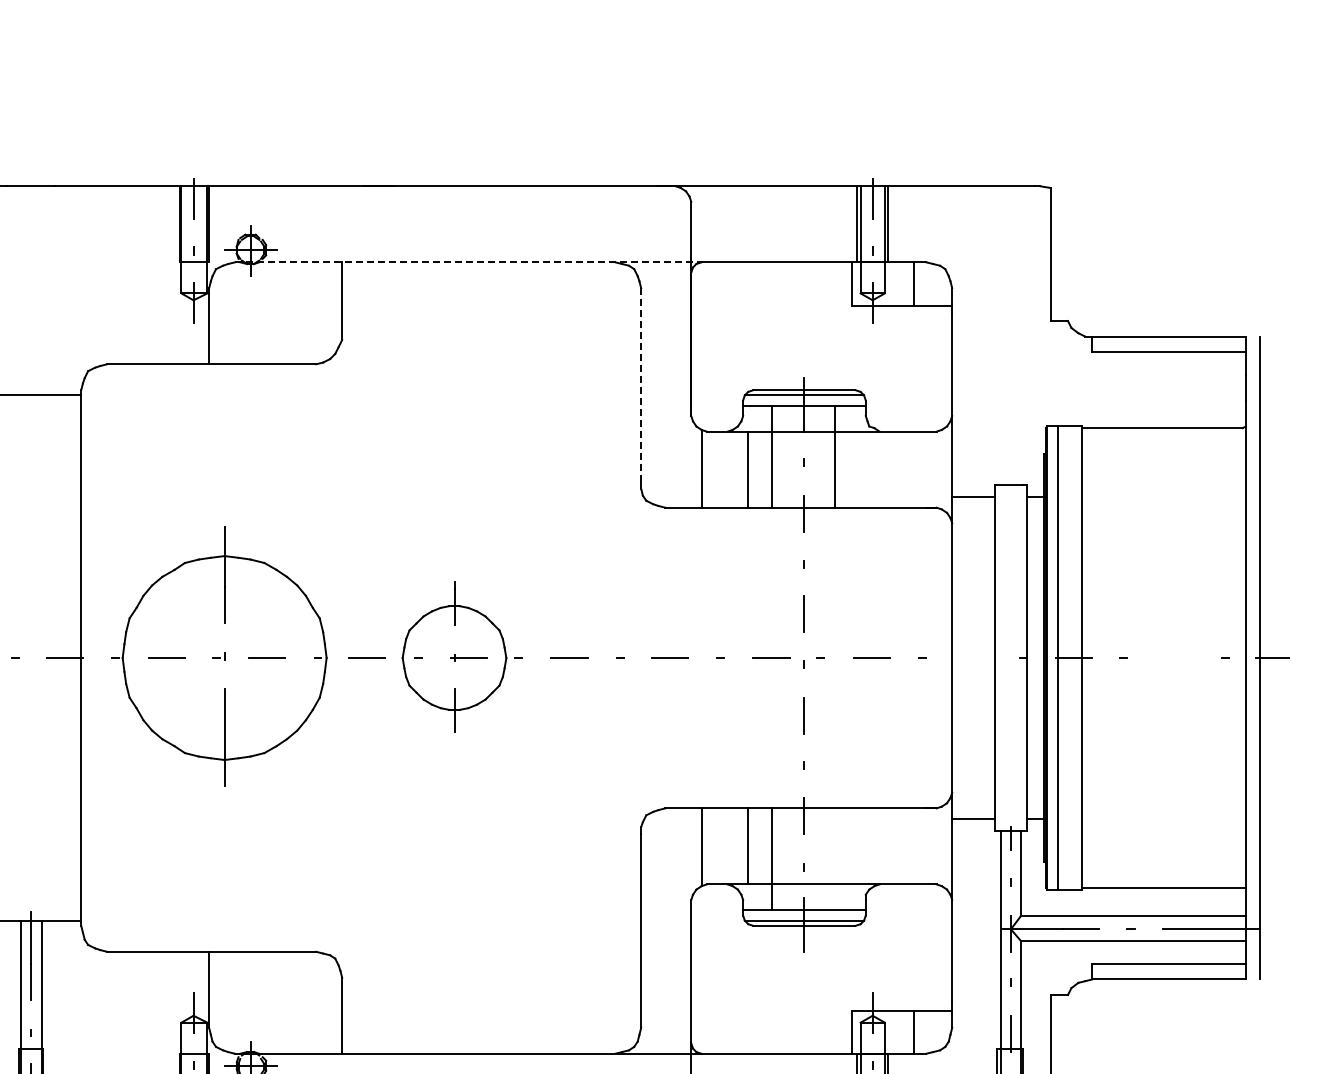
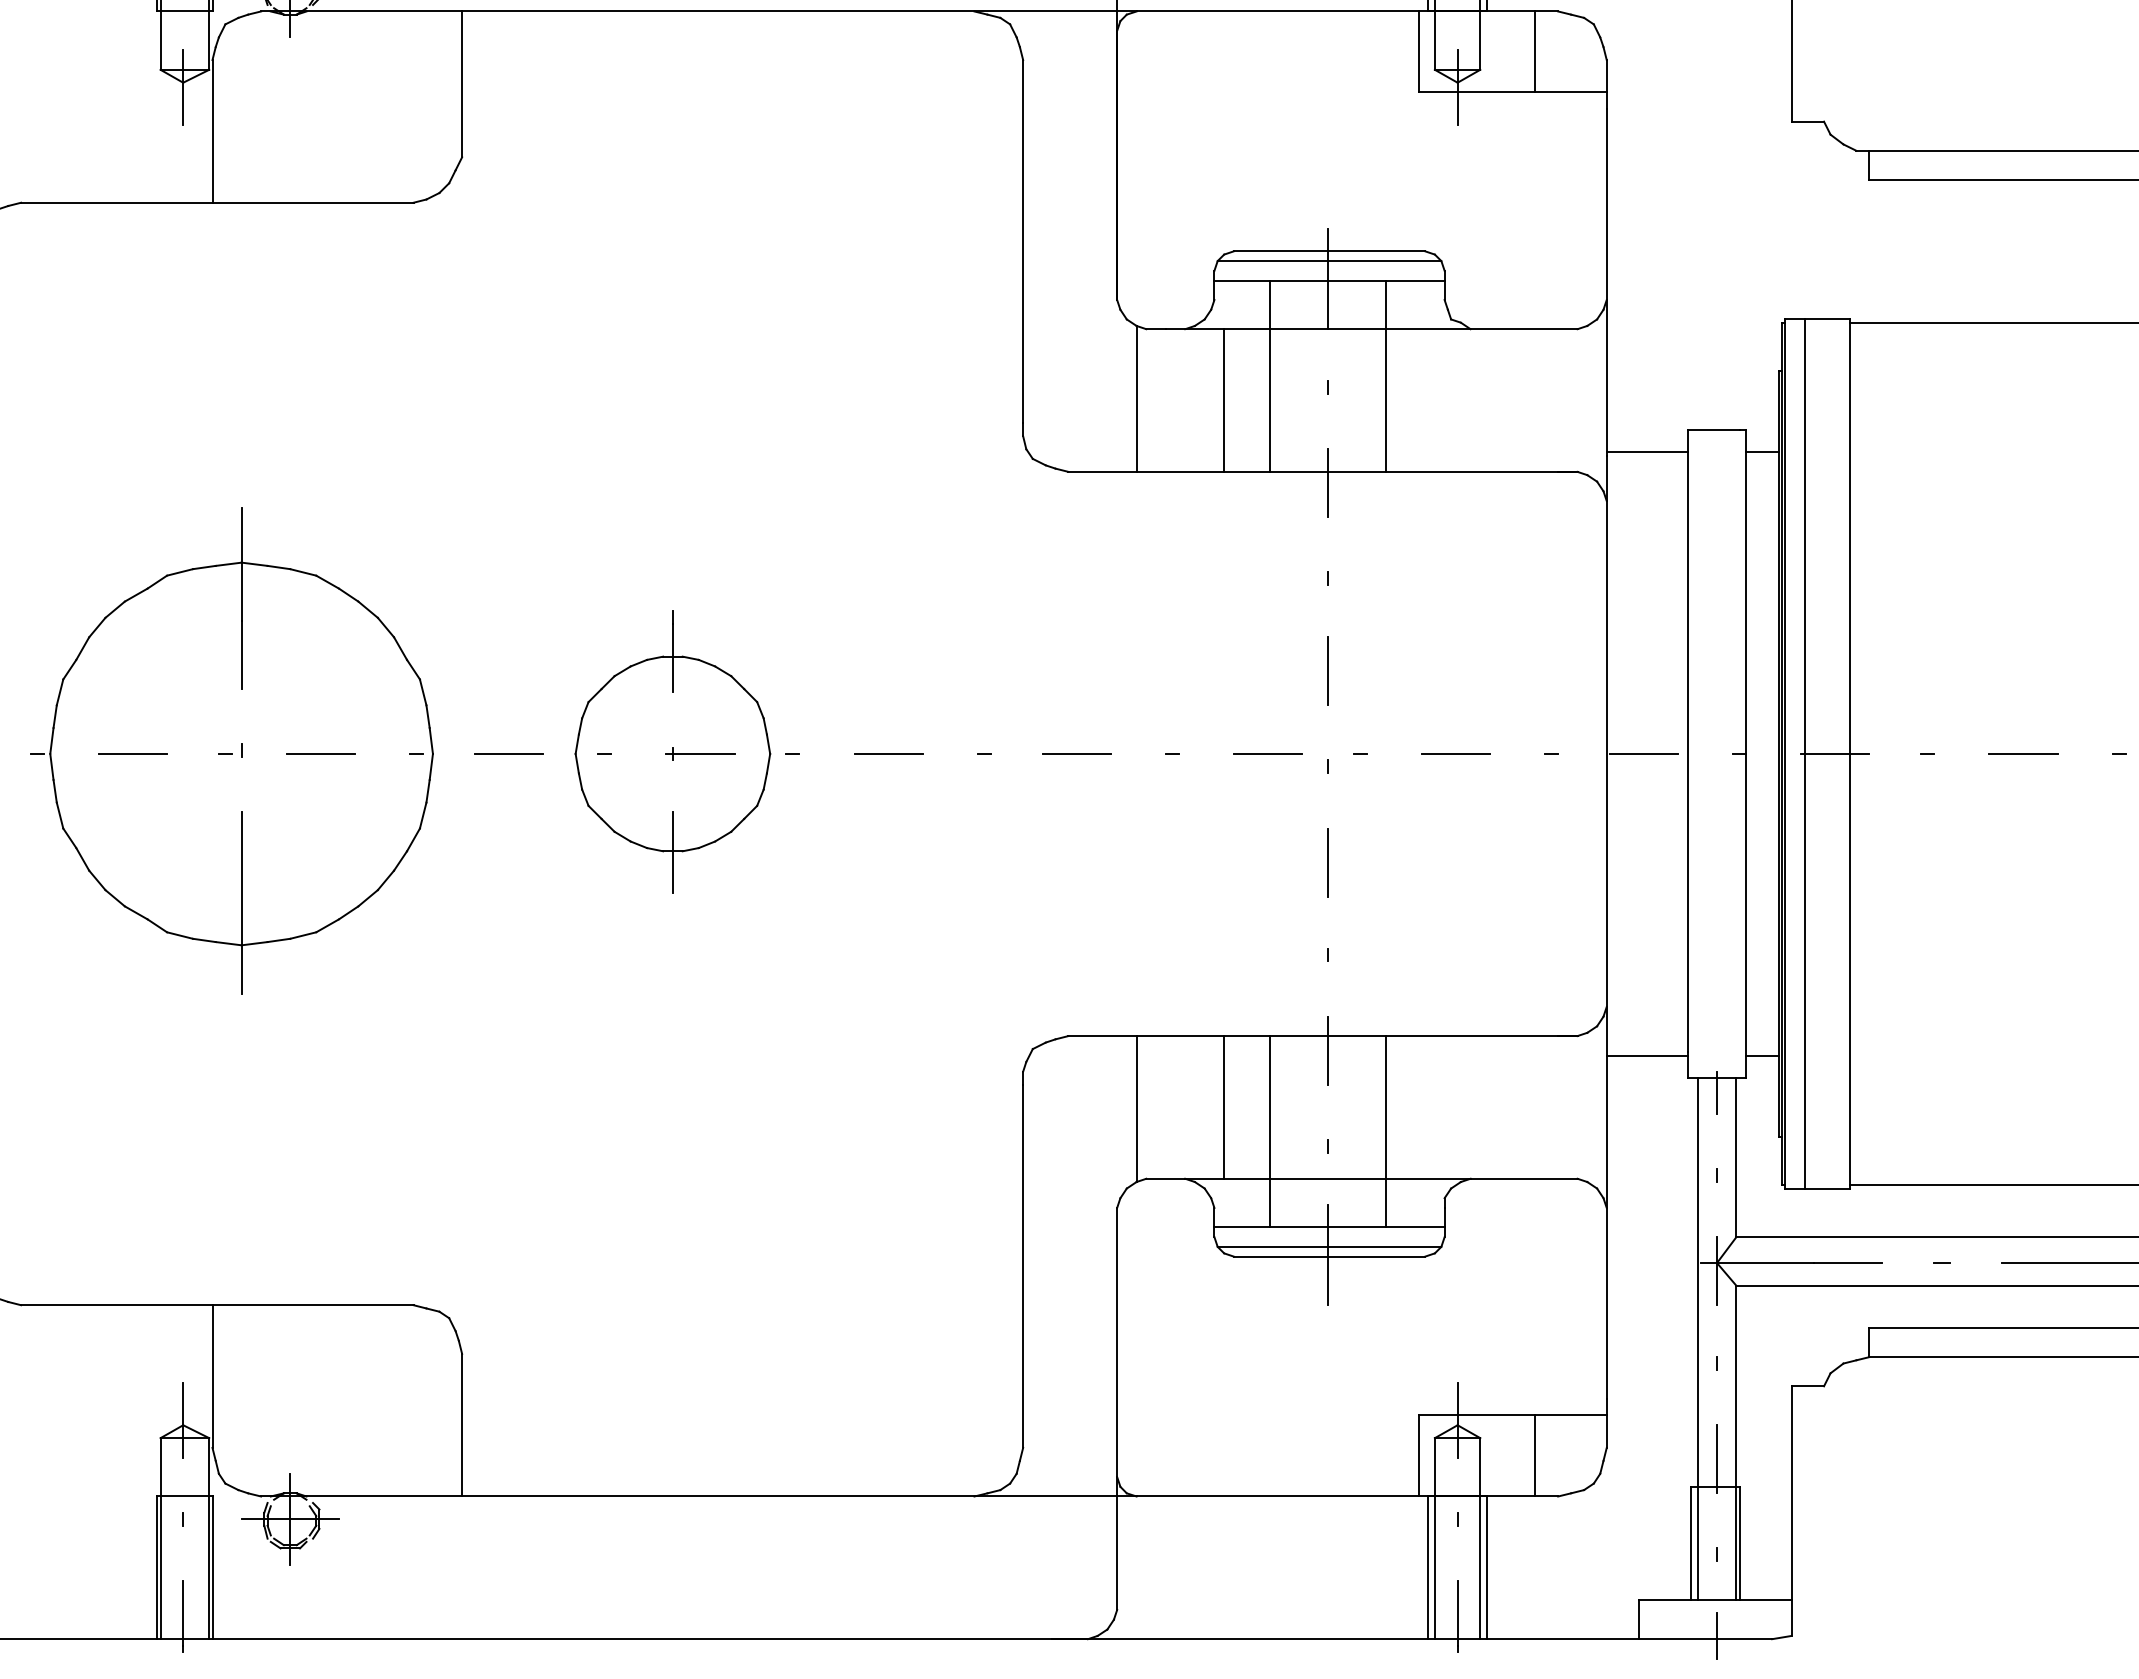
line: (468, 262) -> (699, 11), dashed -> solid
line: (641, 385) -> (1023, 242), dashed -> solid
line: (971, 658) -> (1642, 754), added
line: (1174, 658) -> (2023, 754), added
line: (834, 859) -> (1385, 1131), added

